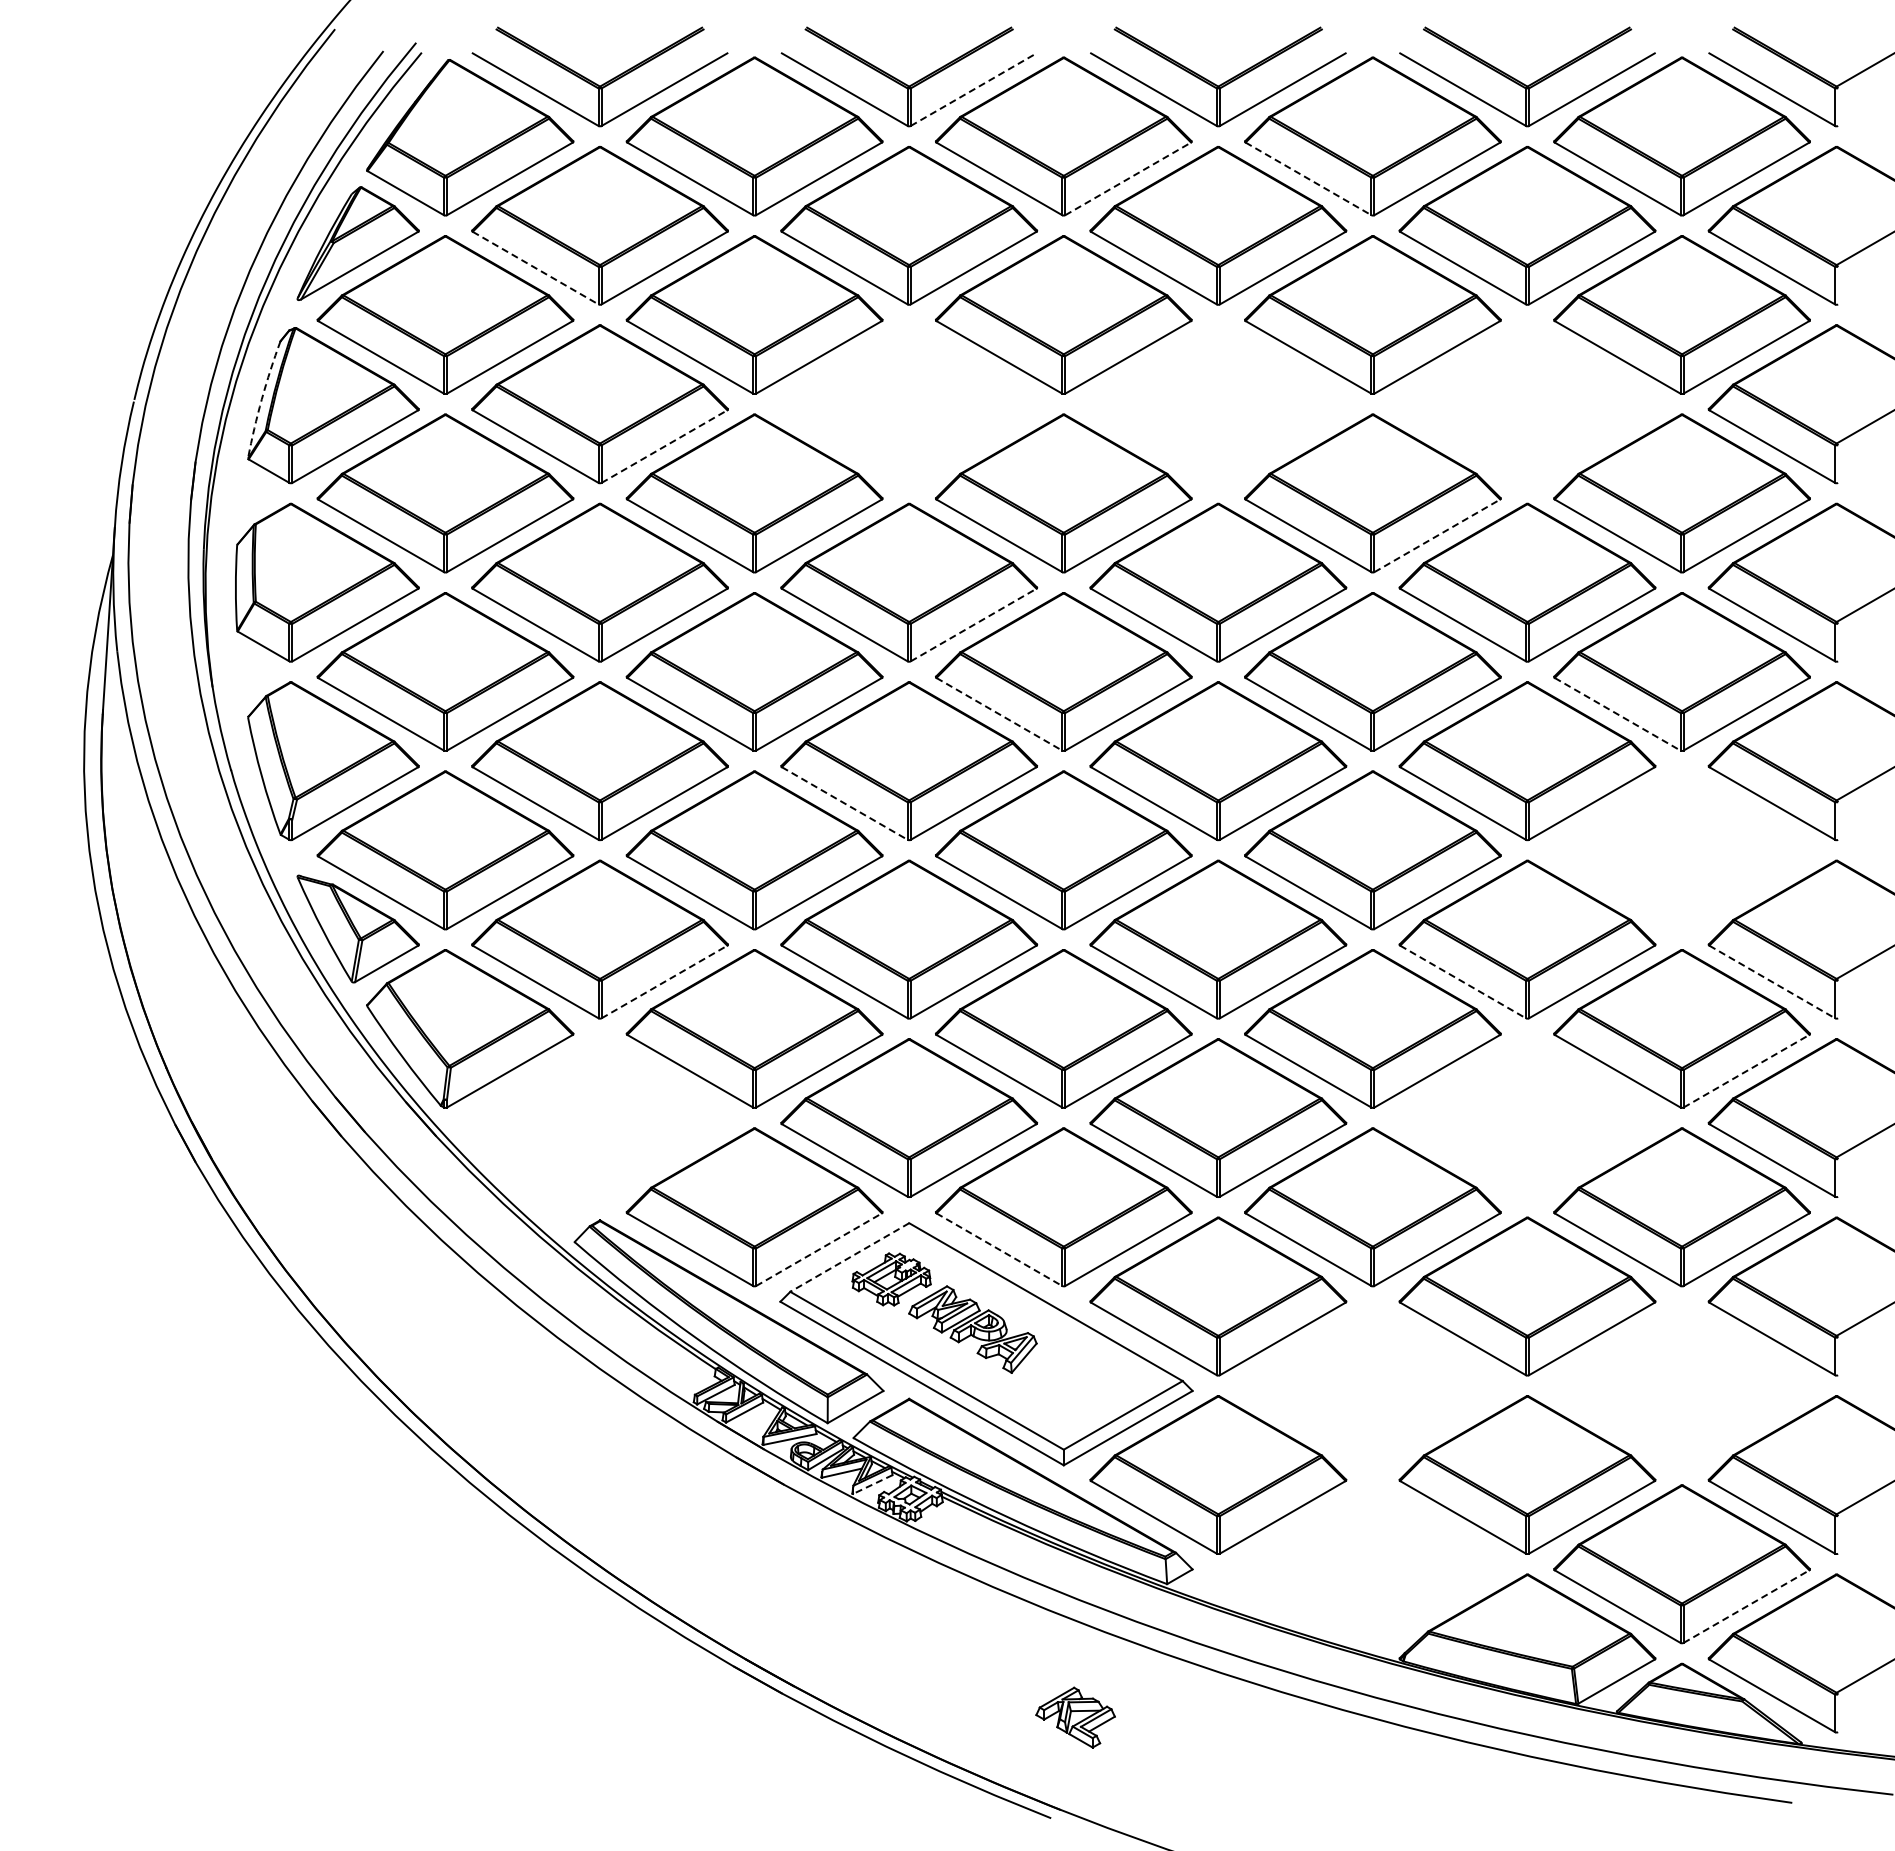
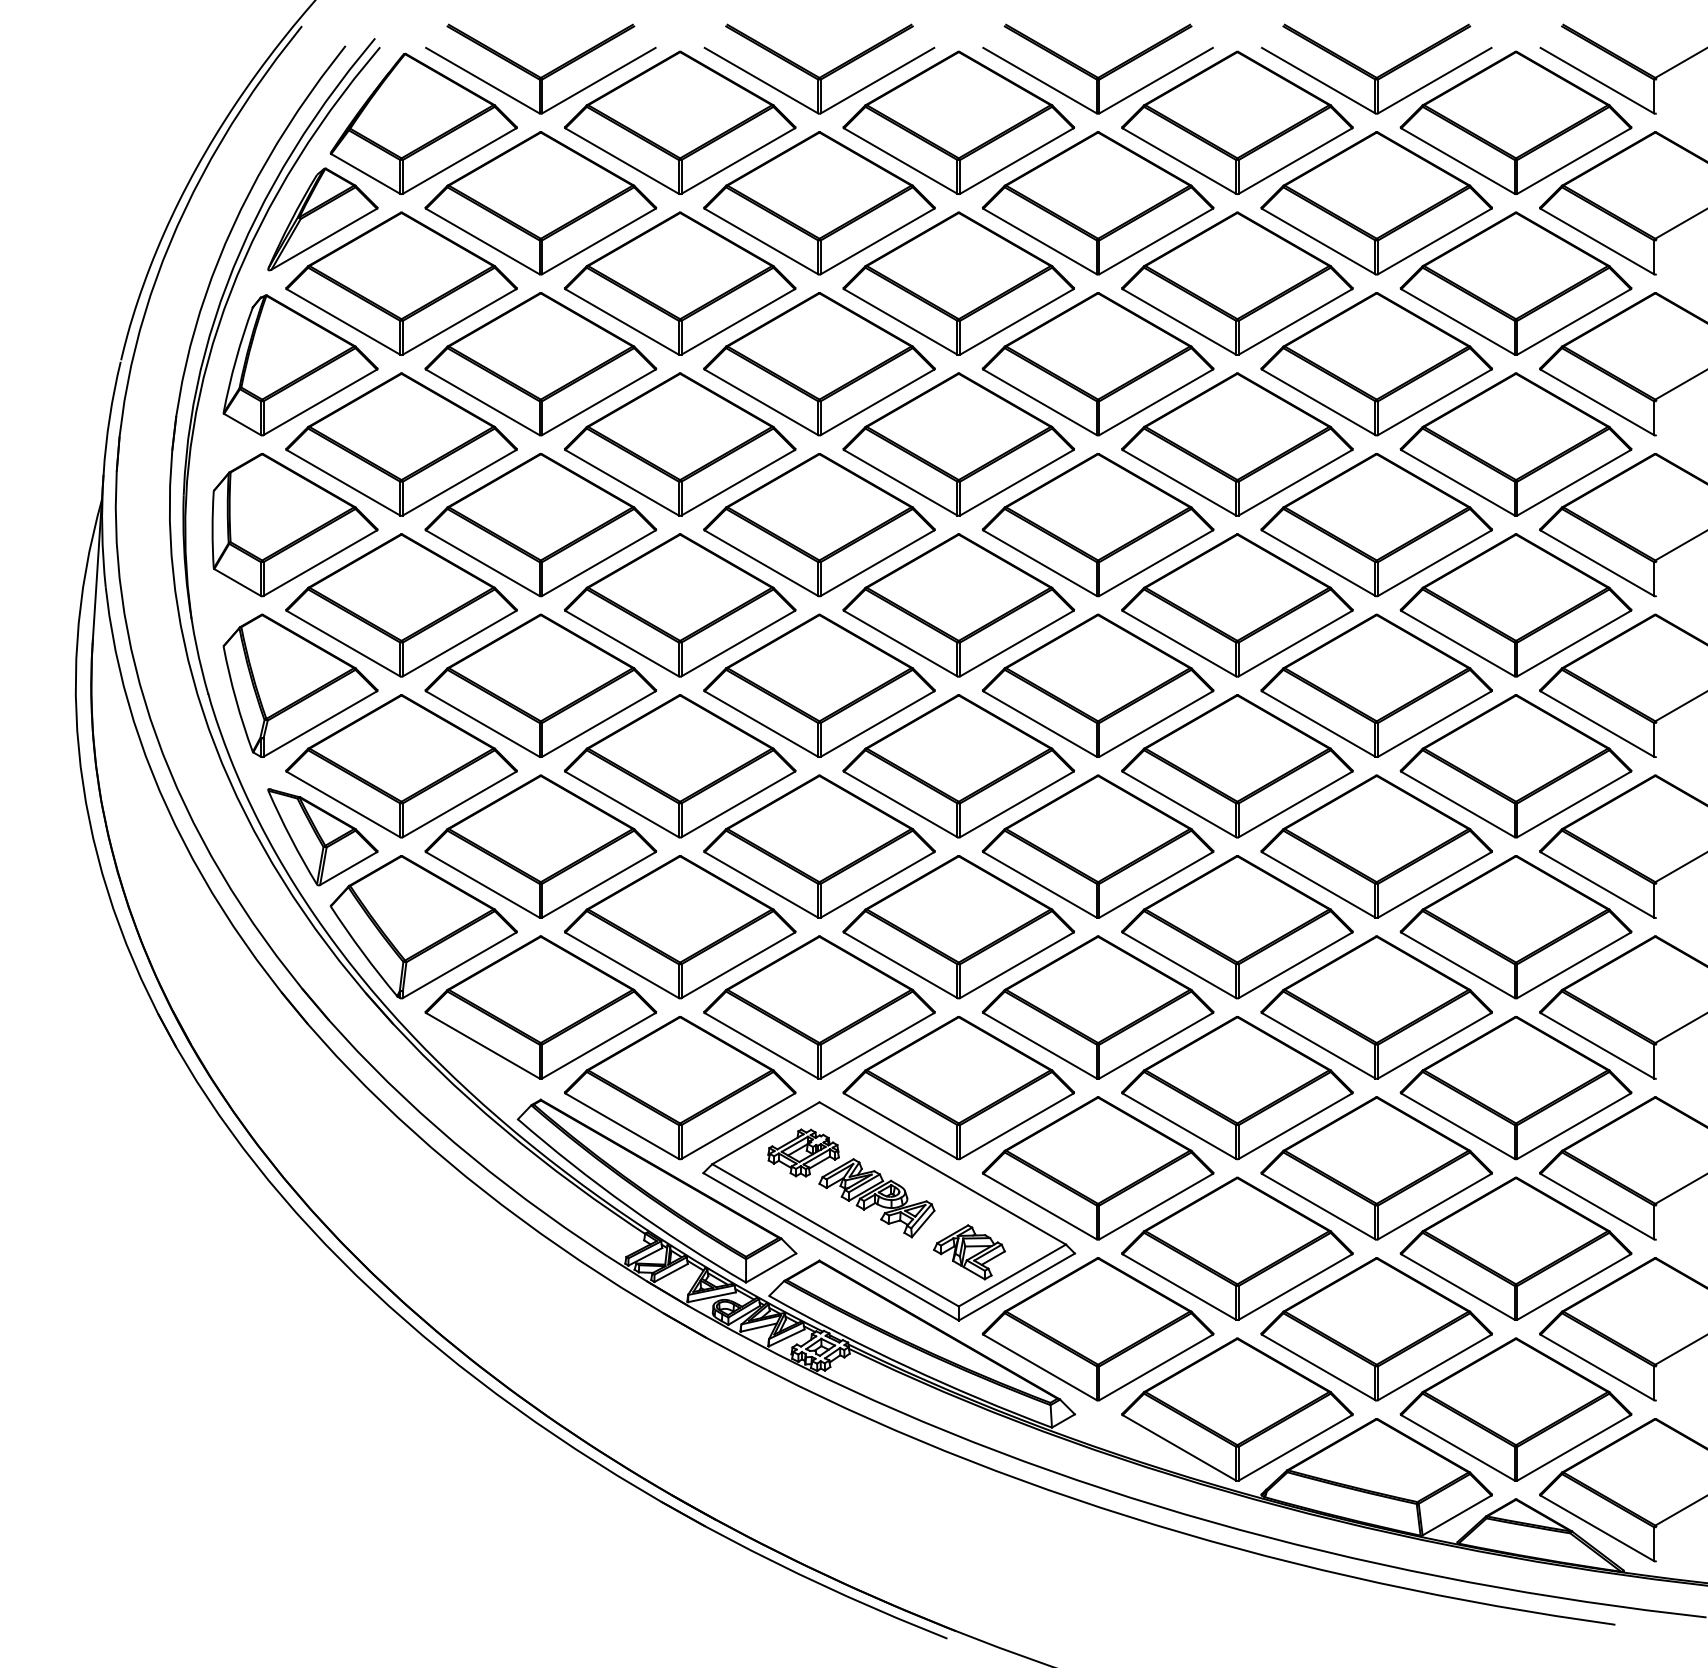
line: (973, 89) -> (877, 80), dashed -> solid
line: (1128, 178) -> (1017, 160), dashed -> solid
line: (1308, 178) -> (1179, 160), dashed -> solid
line: (535, 268) -> (482, 241), dashed -> solid
arc: (261, 399) -> (235, 359), dashed -> solid
part: (908, 404) -> (818, 364), added
part: (1218, 404) -> (1098, 364), added
part: (1527, 404) -> (1376, 364), added
line: (664, 446) -> (598, 402), dashed -> solid
line: (1437, 535) -> (1295, 482), dashed -> solid
line: (973, 625) -> (877, 563), dashed -> solid
line: (999, 714) -> (900, 643), dashed -> solid
line: (1617, 714) -> (1457, 643), dashed -> solid
line: (844, 803) -> (761, 724), dashed -> solid
part: (1681, 850) -> (1515, 766), added
line: (664, 982) -> (598, 885), dashed -> solid
line: (1463, 982) -> (1319, 885), dashed -> solid
line: (1772, 982) -> (1597, 885), dashed -> solid
line: (1746, 1071) -> (1574, 965), dashed -> solid
part: (599, 1117) -> (540, 1007), added
part: (1527, 1117) -> (1376, 1007), added
line: (819, 1249) -> (738, 1126), dashed -> solid
line: (999, 1249) -> (900, 1126), dashed -> solid
line: (849, 1257) -> (765, 1133), dashed -> solid
part: (1372, 1385) -> (1237, 1248), added
part: (1681, 1385) -> (1515, 1248), added
line: (872, 1484) -> (786, 1337), dashed -> solid
part: (1372, 1564) -> (1237, 1409), added
line: (1746, 1606) -> (1574, 1447), dashed -> solid
part: (1075, 1717) -> (969, 1252), moved

